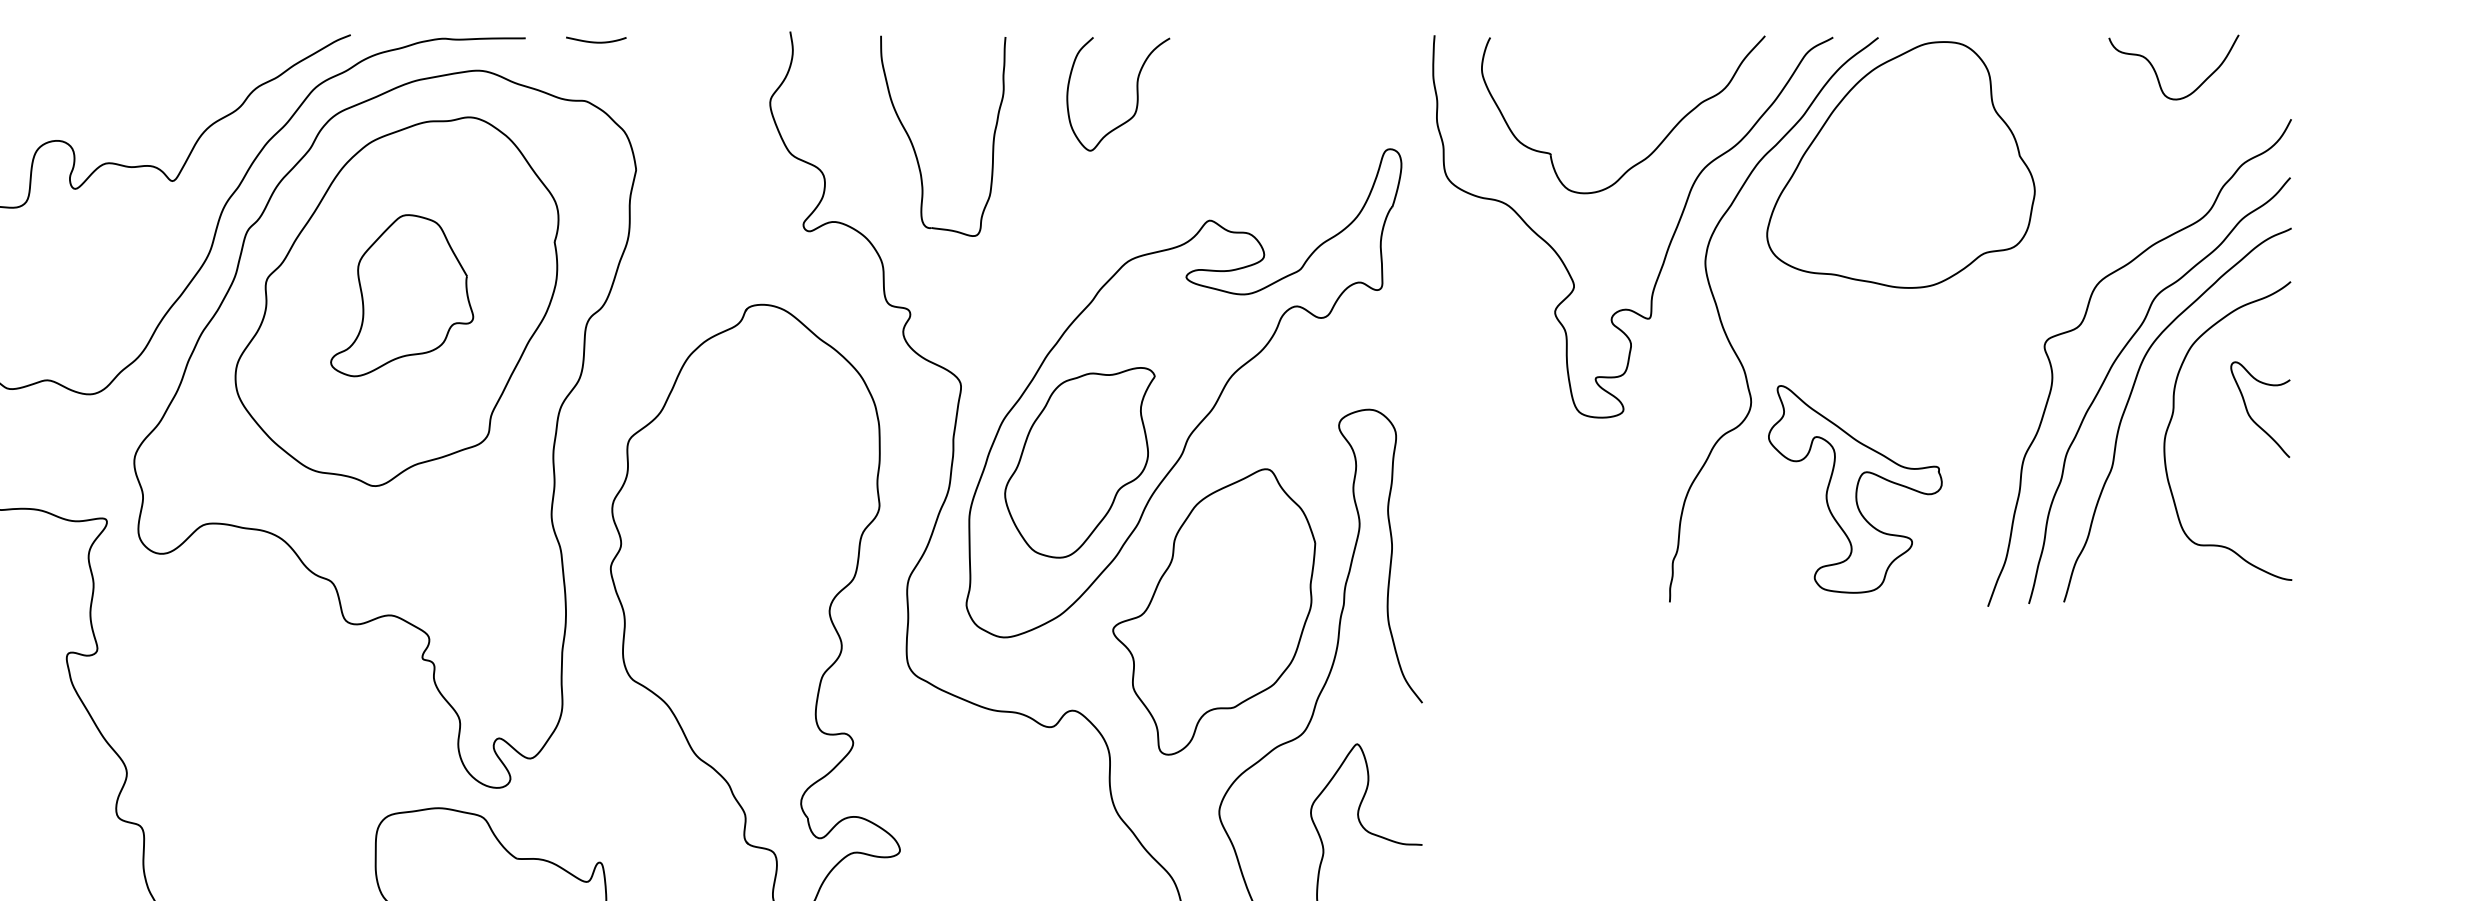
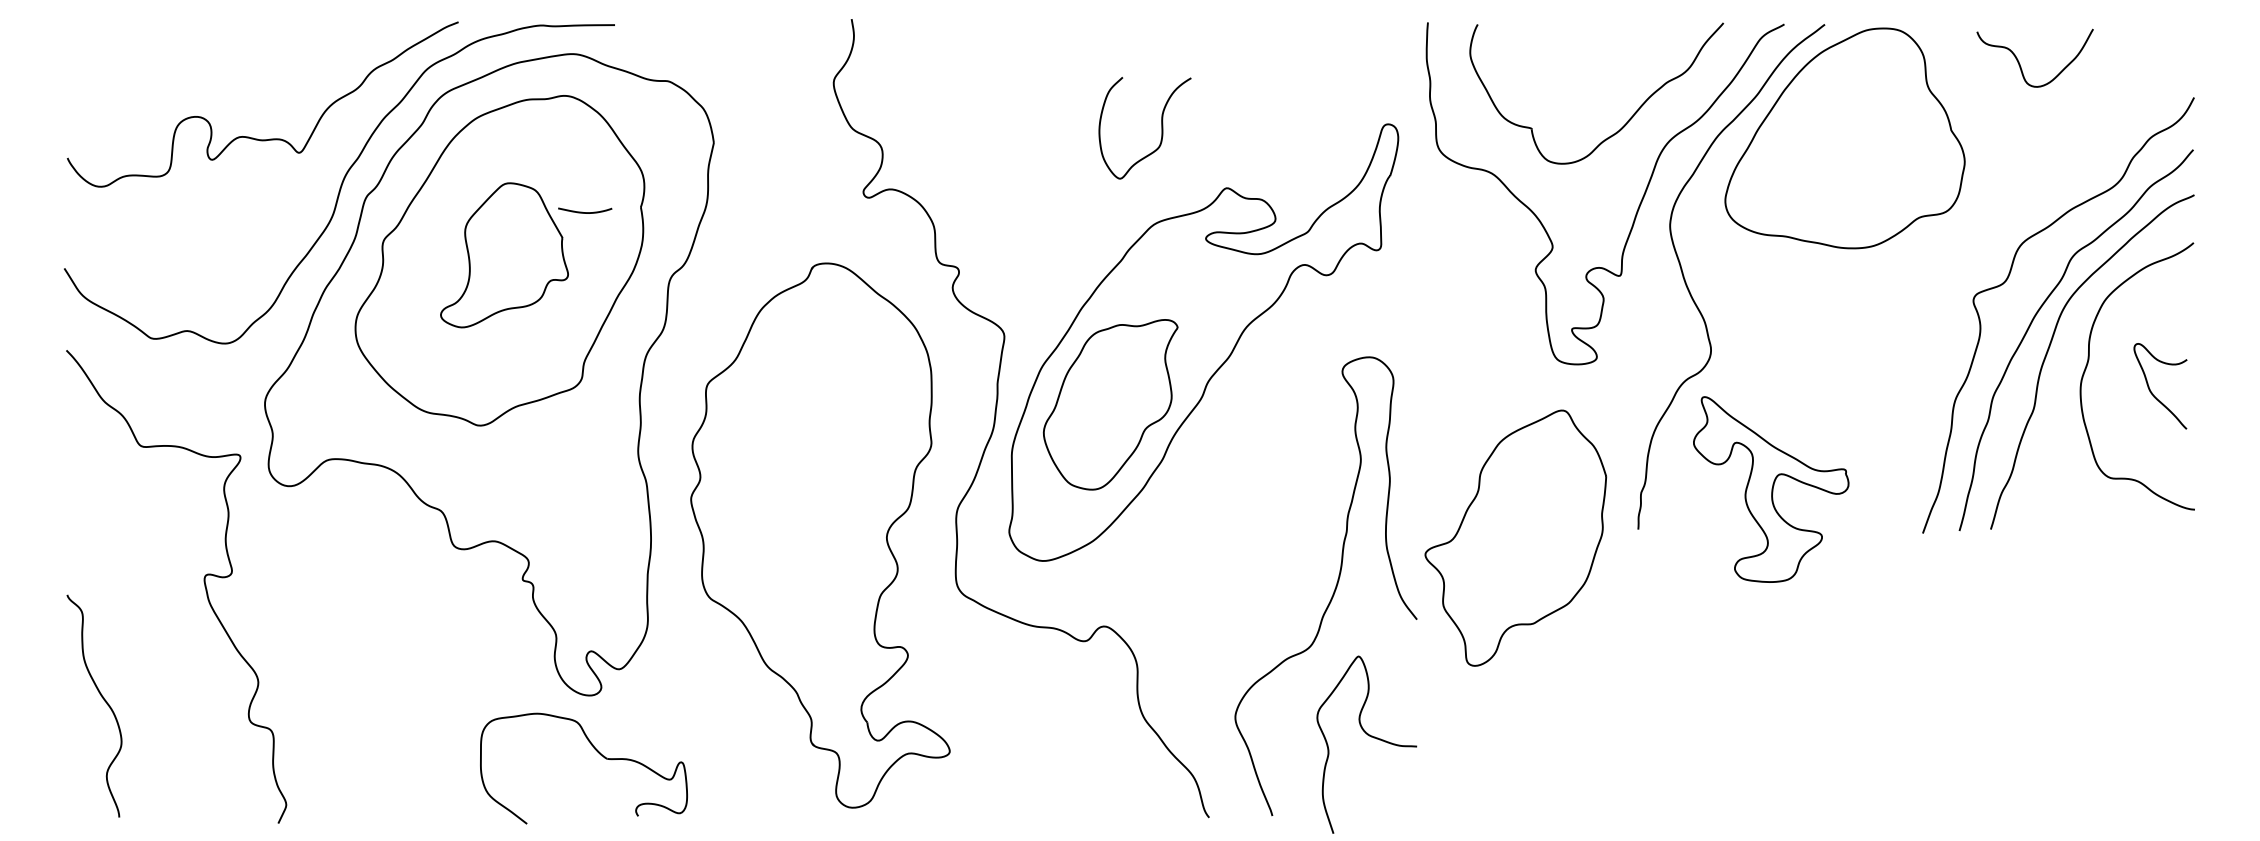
curve: (596, 42) -> (585, 212), moved
curve: (2156, 71) -> (2019, 61), moved
curve: (1136, 94) -> (1161, 128), moved
part: (914, 146) -> (962, 121), removed
curve: (2251, 416) -> (2152, 392), moved
part: (1855, 489) -> (1771, 489), moved
part: (1213, 611) -> (1515, 537), moved

